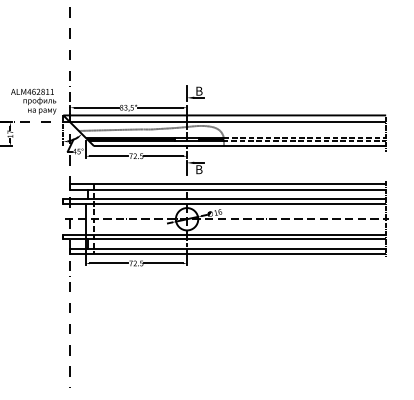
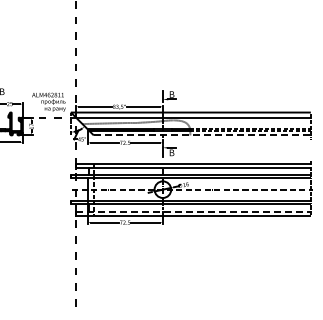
line: (240, 146) -> (202, 135), solid -> dashed
line: (228, 248) -> (193, 211), solid -> dashed

